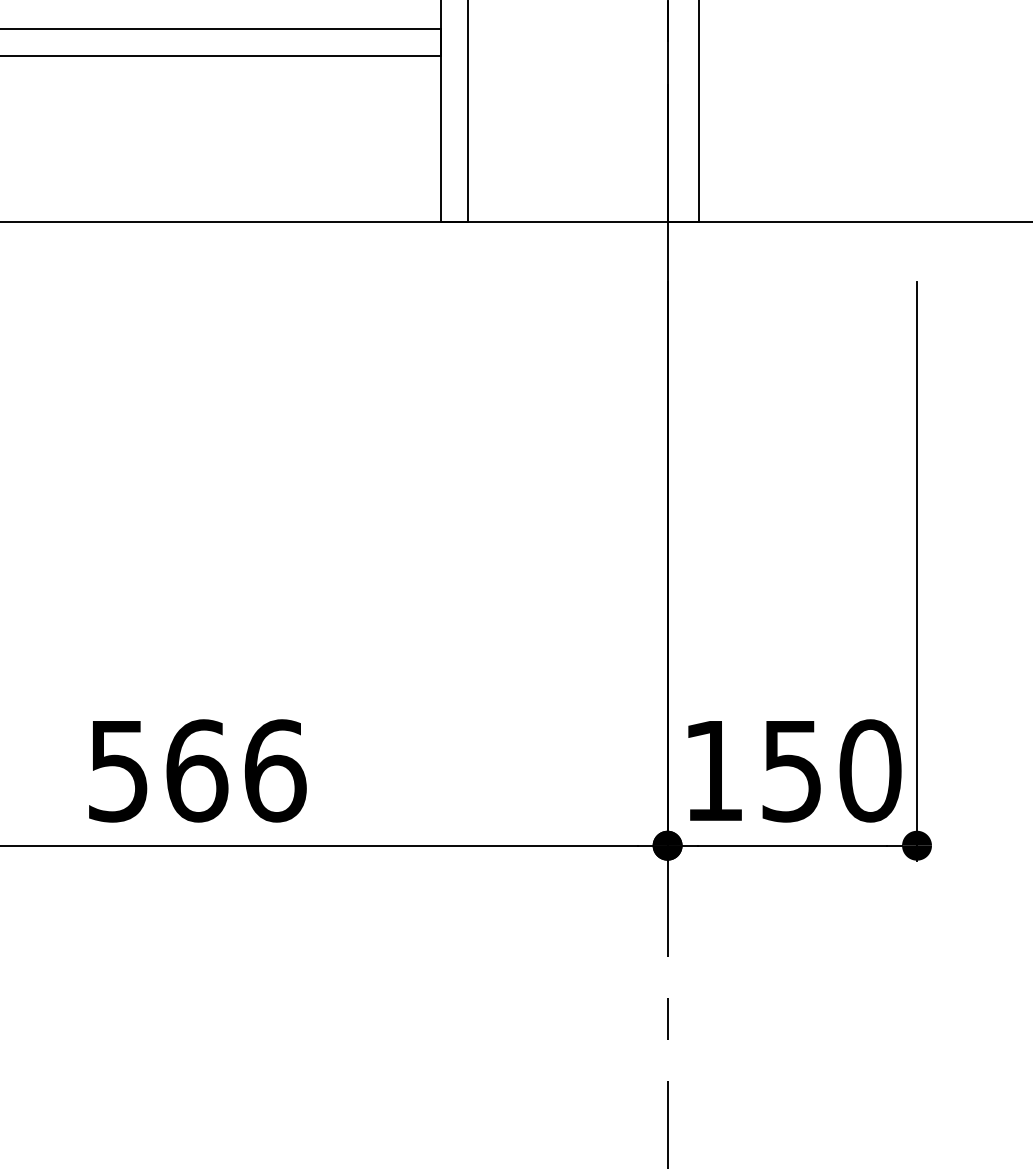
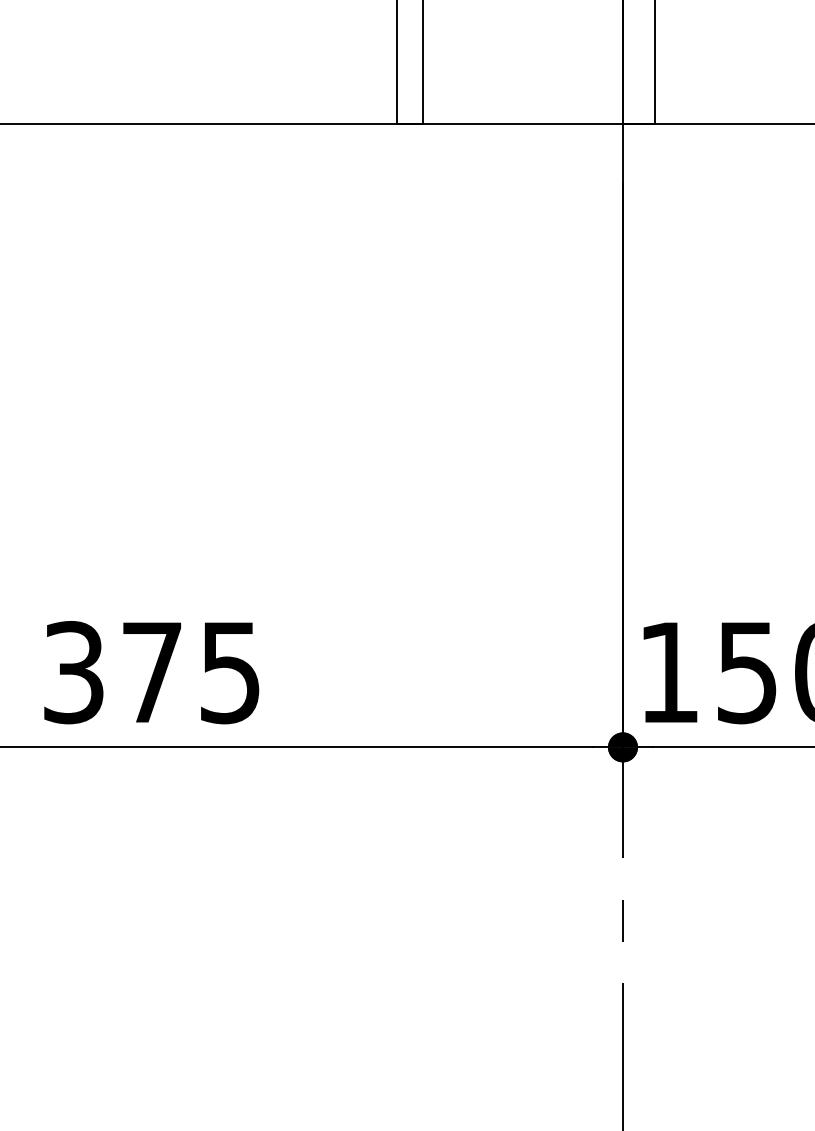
text: (197, 770) -> (152, 672), 566 -> 375

